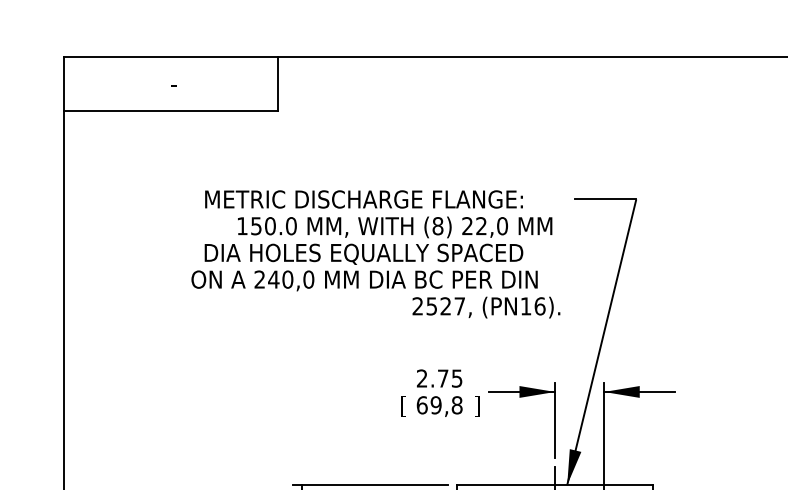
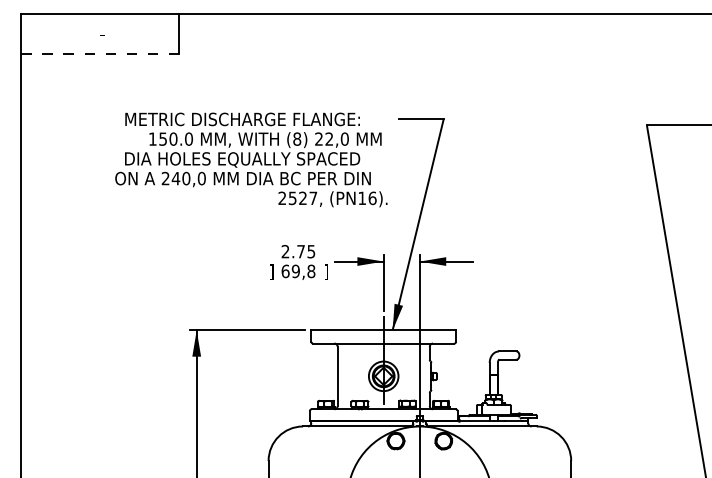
line: (171, 110) -> (100, 53), solid -> dashed
text: (403, 405) -> (271, 271), [ -> ]

